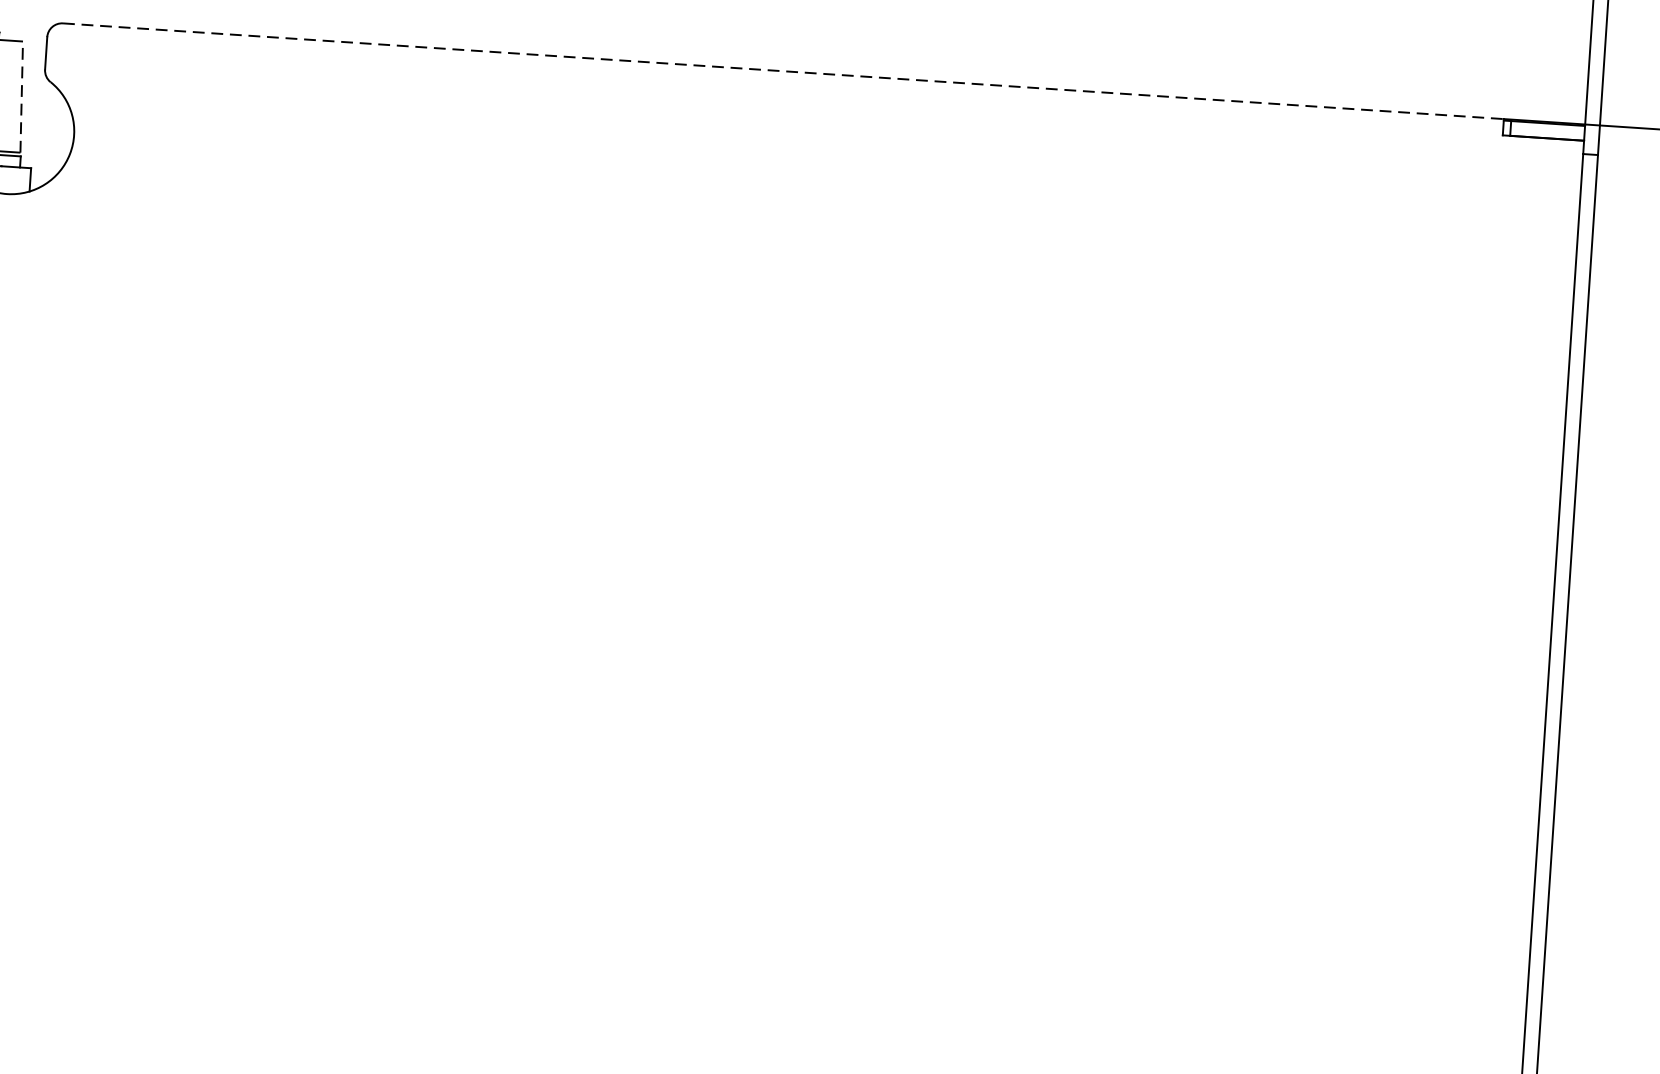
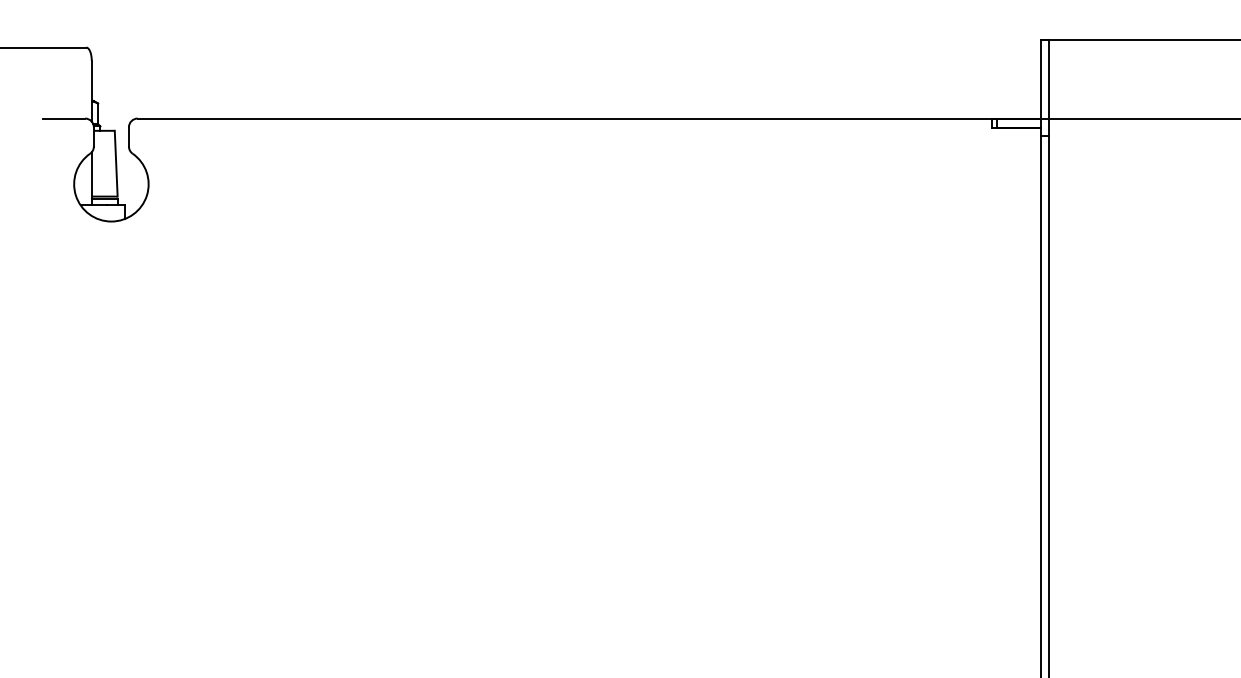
line: (784, 71) -> (565, 118), dashed -> solid
line: (22, 96) -> (116, 163), dashed -> solid

